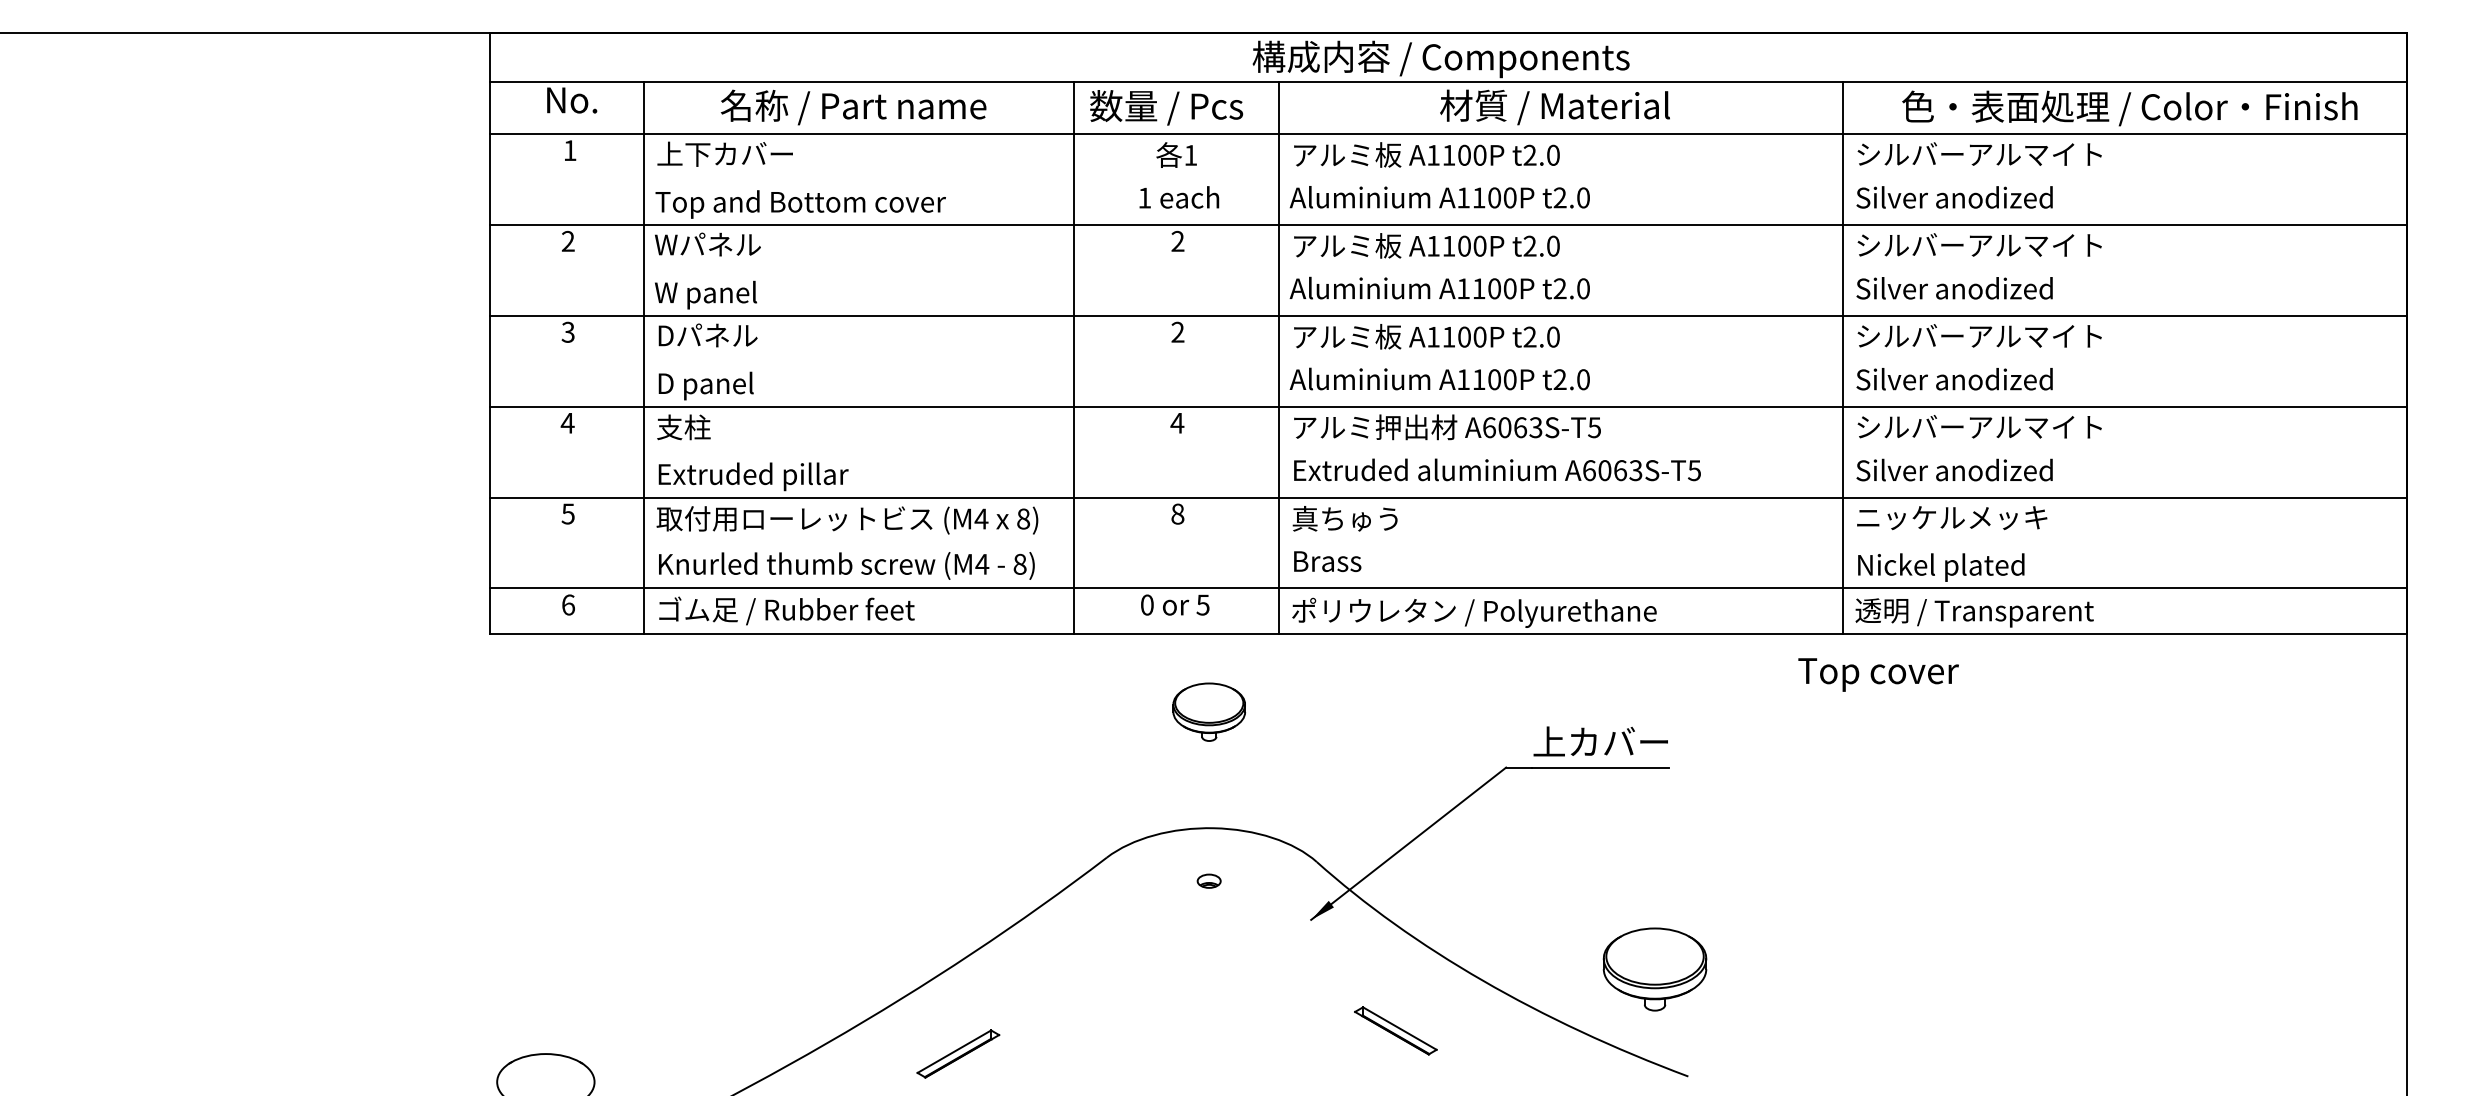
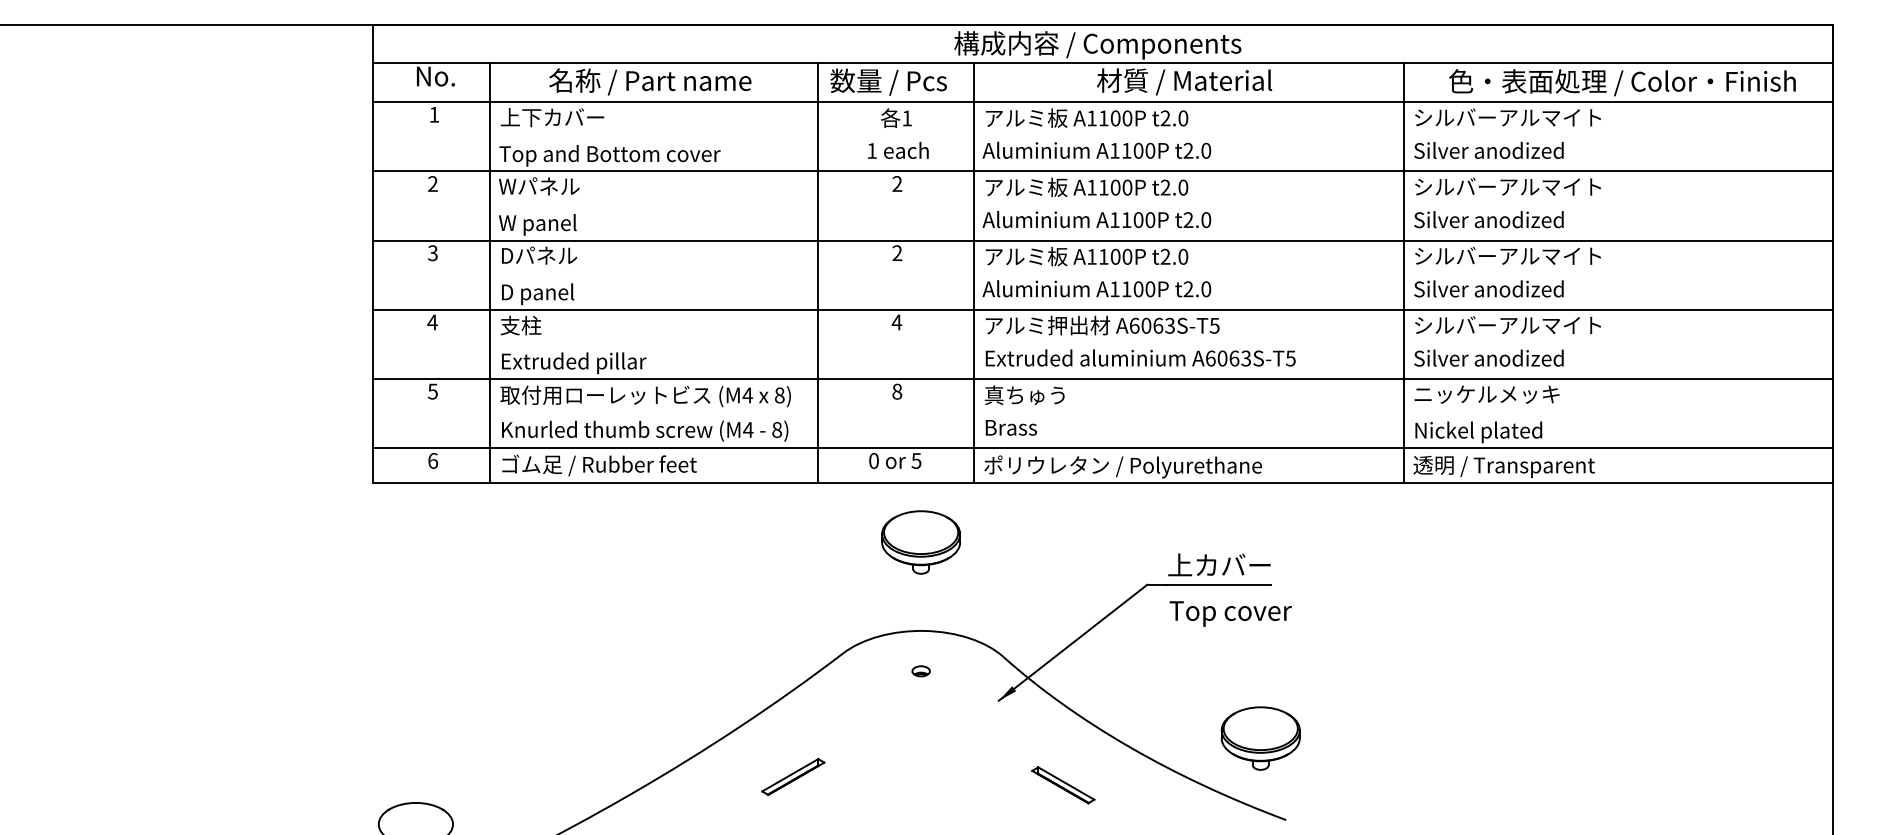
text: (1878, 674) -> (1230, 613), moved
part: (1209, 712) -> (921, 542), size x1.43
part: (958, 1053) -> (793, 776), moved

